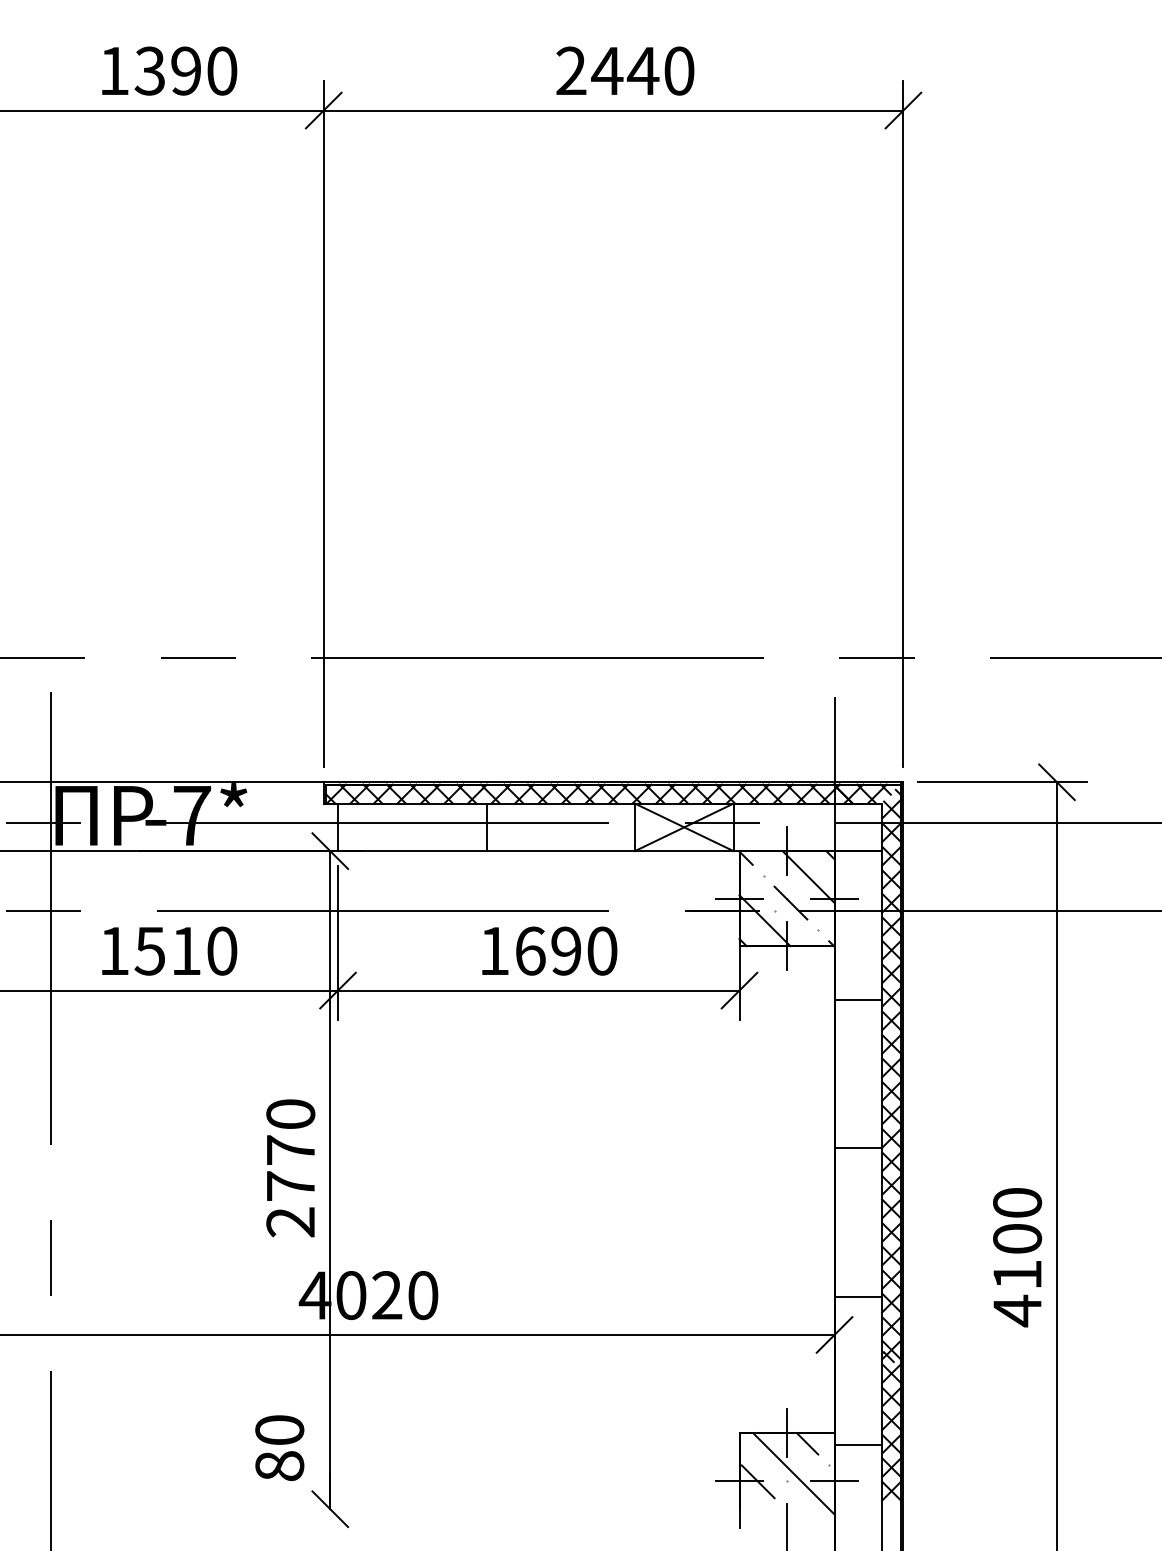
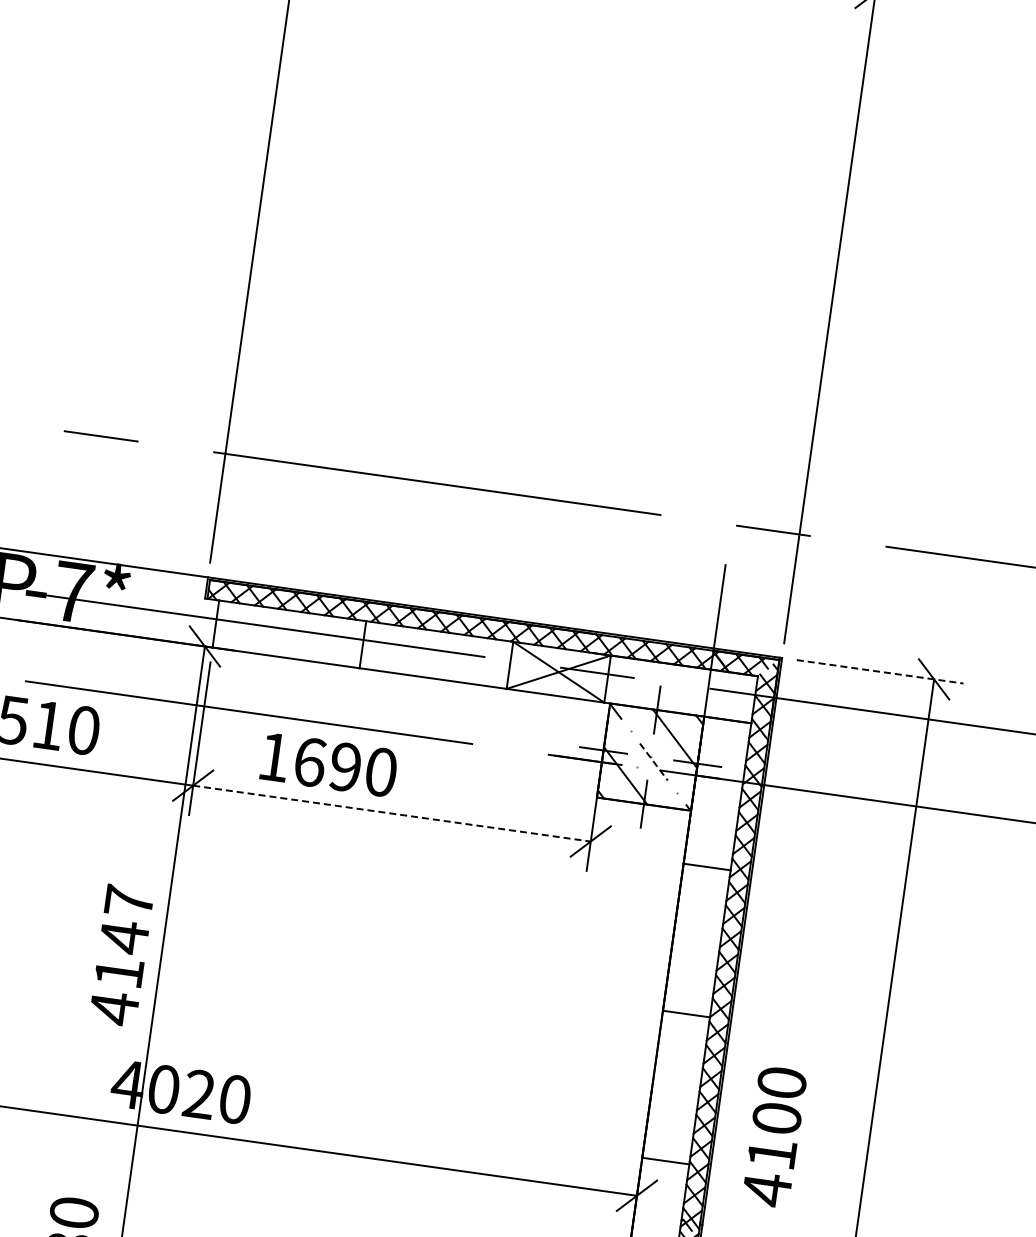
line: (1002, 782) -> (880, 672), solid -> dashed
line: (791, 903) -> (654, 762), solid -> dashed
text: (549, 950) -> (328, 764), moved
line: (538, 990) -> (391, 813), solid -> dashed
text: (290, 1168) -> (121, 955), 2770 -> 4147
text: (1017, 1257) -> (774, 1136), moved

